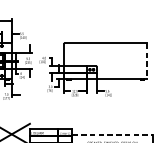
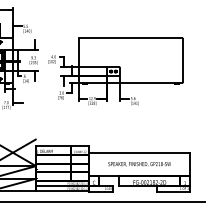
line: (147, 60) -> (183, 60), dashed -> solid
line: (112, 134) -> (139, 153), dashed -> solid

